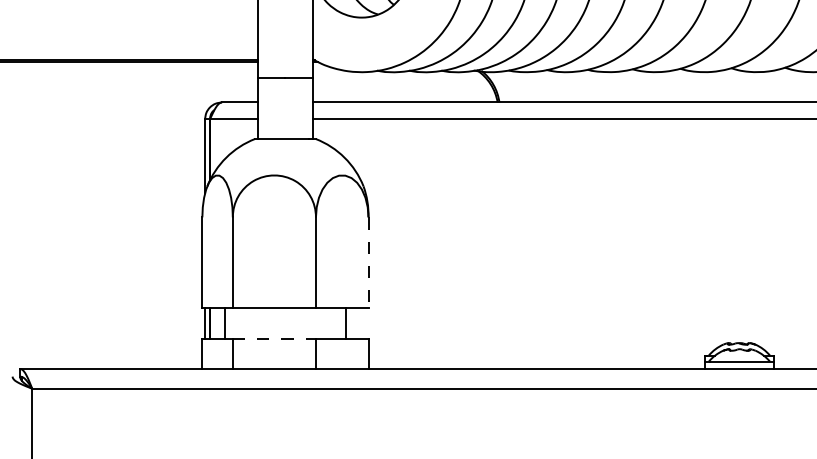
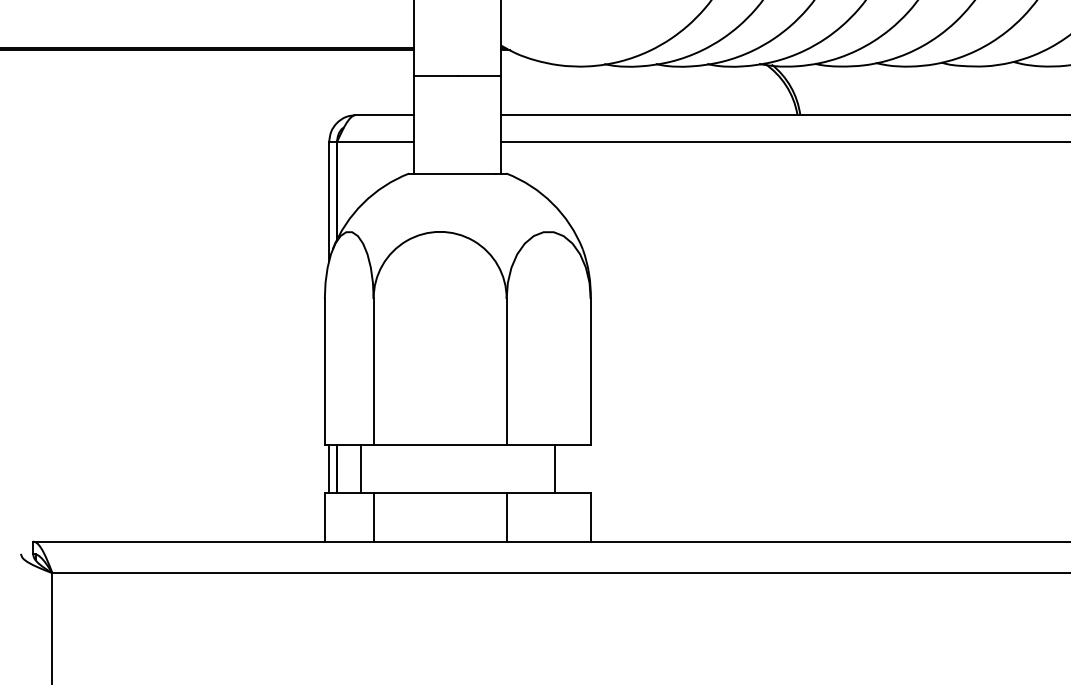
line: (368, 263) -> (590, 372), dashed -> solid
line: (274, 338) -> (440, 492), dashed -> solid

